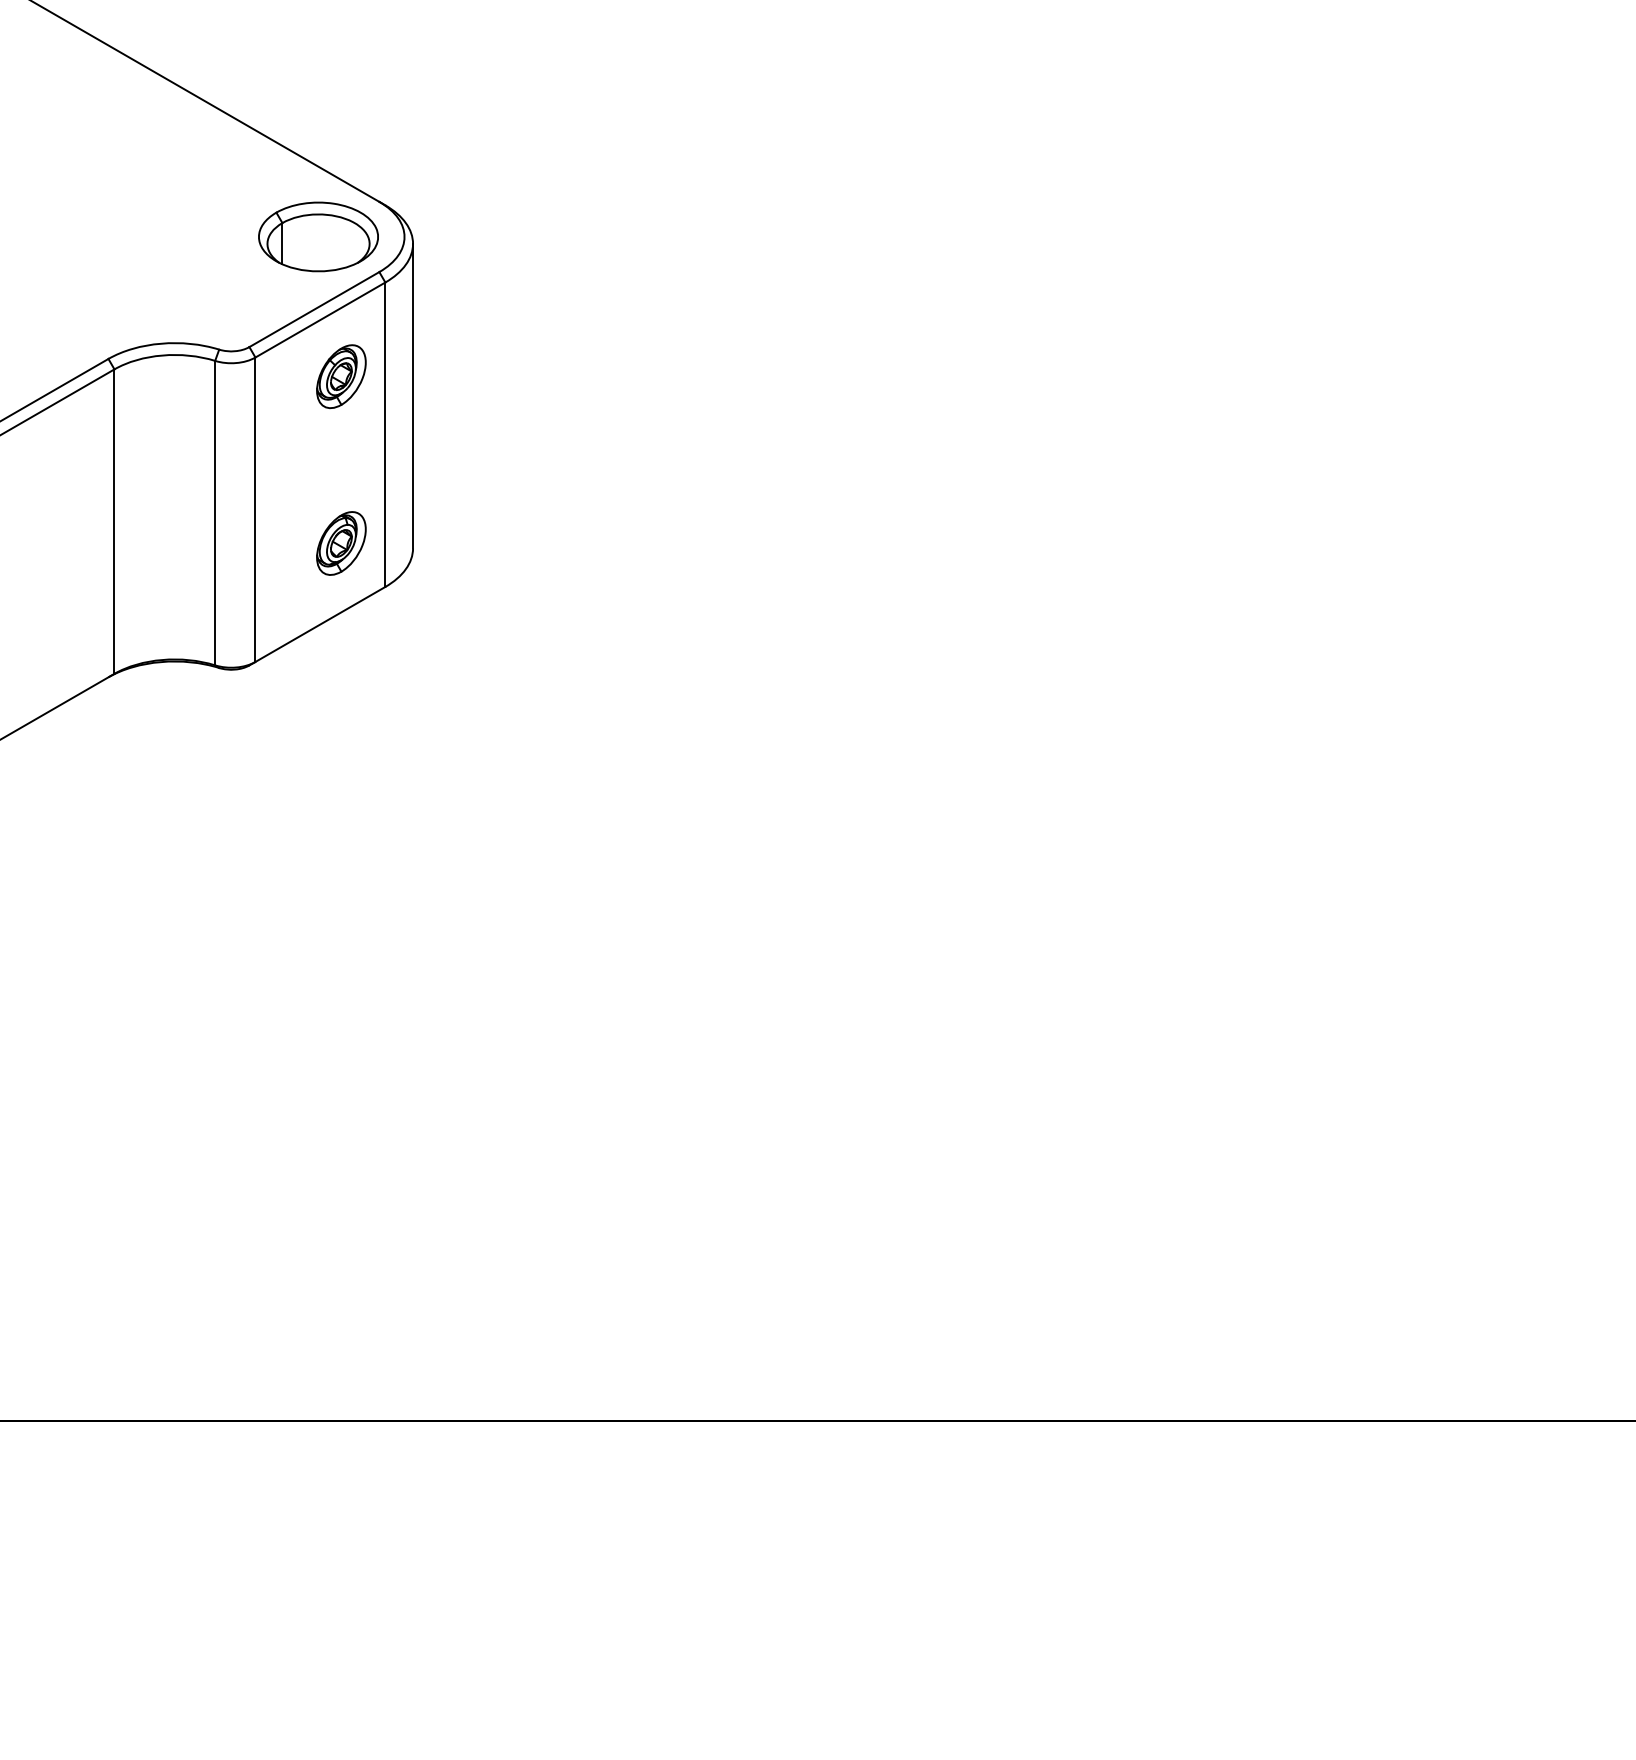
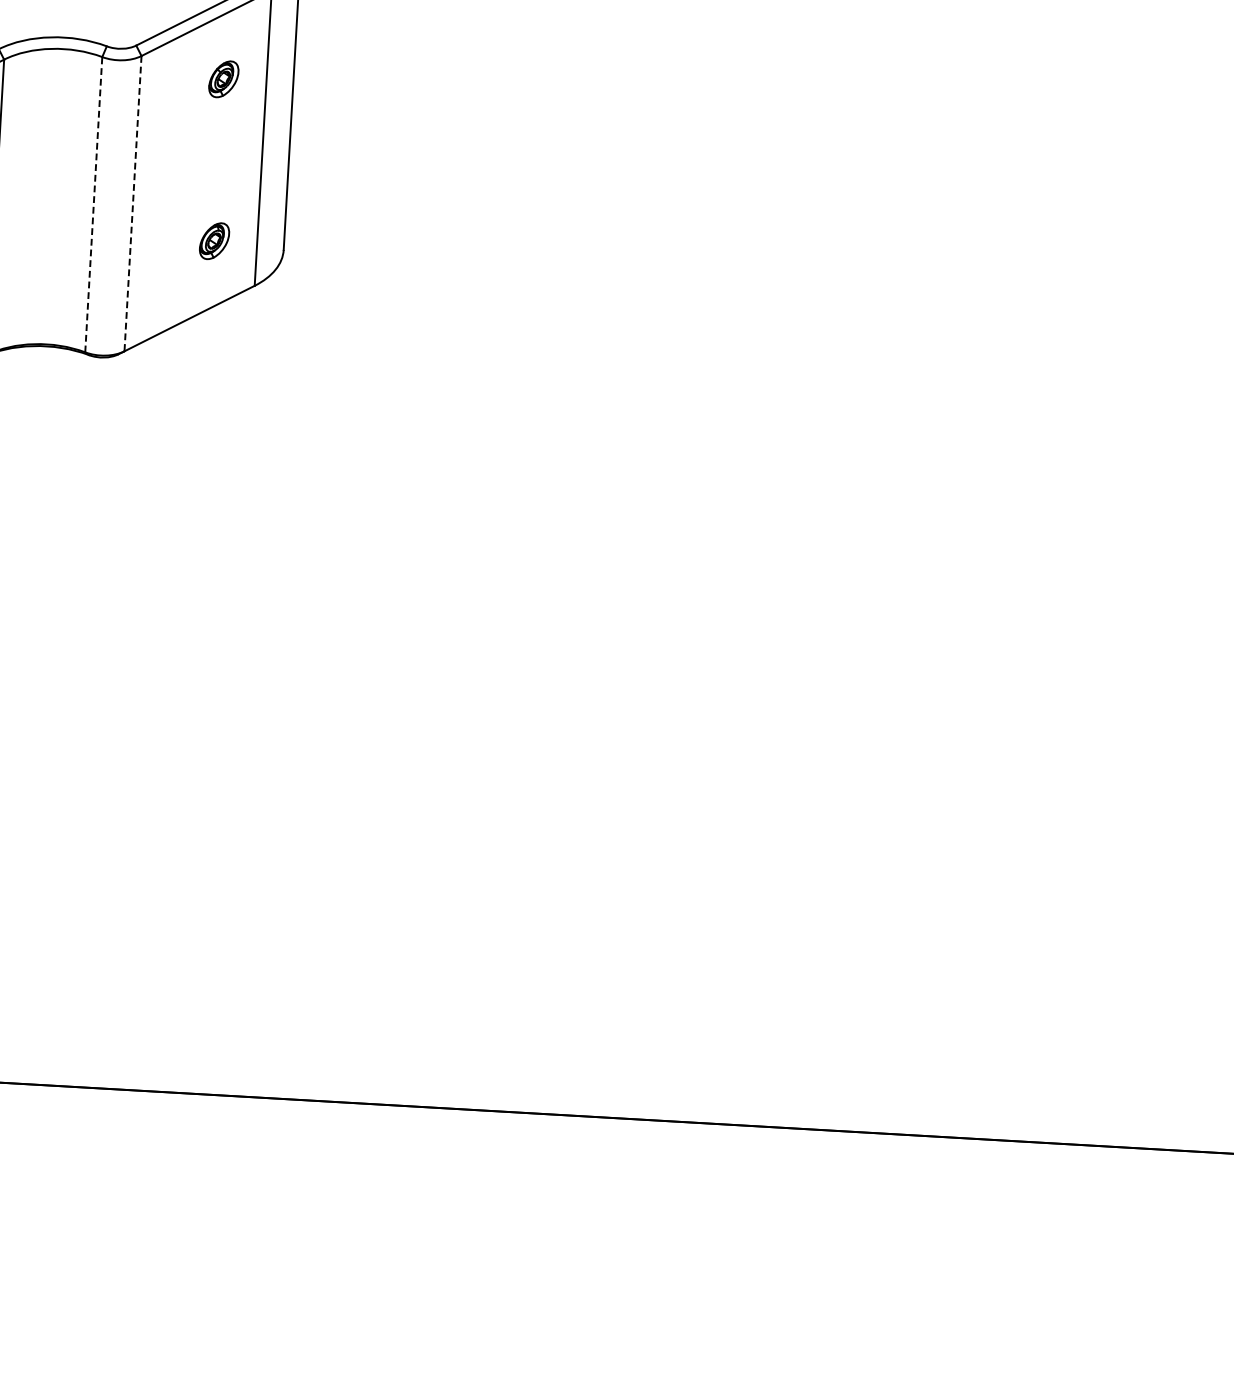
part: (341, 376) -> (223, 79), size x0.6
line: (255, 510) -> (133, 204), solid -> dashed
line: (215, 512) -> (94, 204), solid -> dashed
part: (341, 543) -> (214, 241), size x0.6

